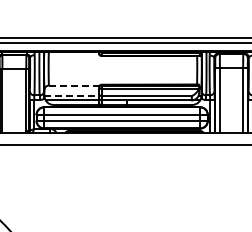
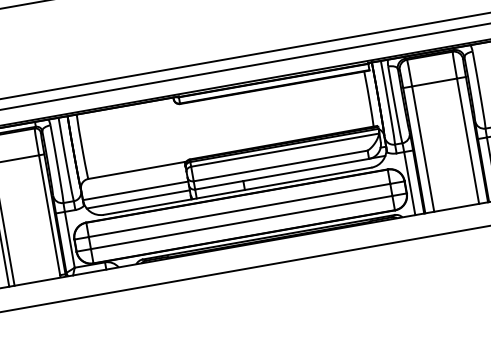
line: (74, 85) -> (137, 170), dashed -> solid
line: (72, 95) -> (137, 190), dashed -> solid

